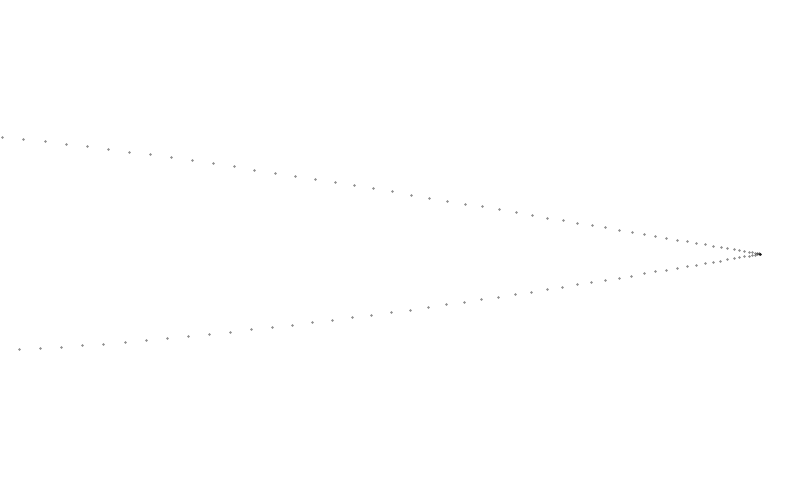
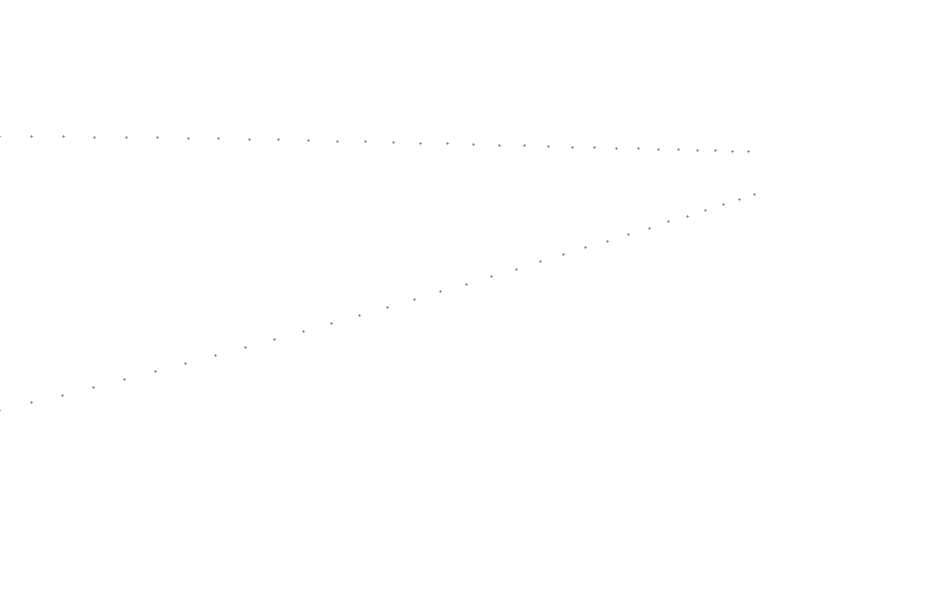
part: (723, 253) -> (821, 162), removed

